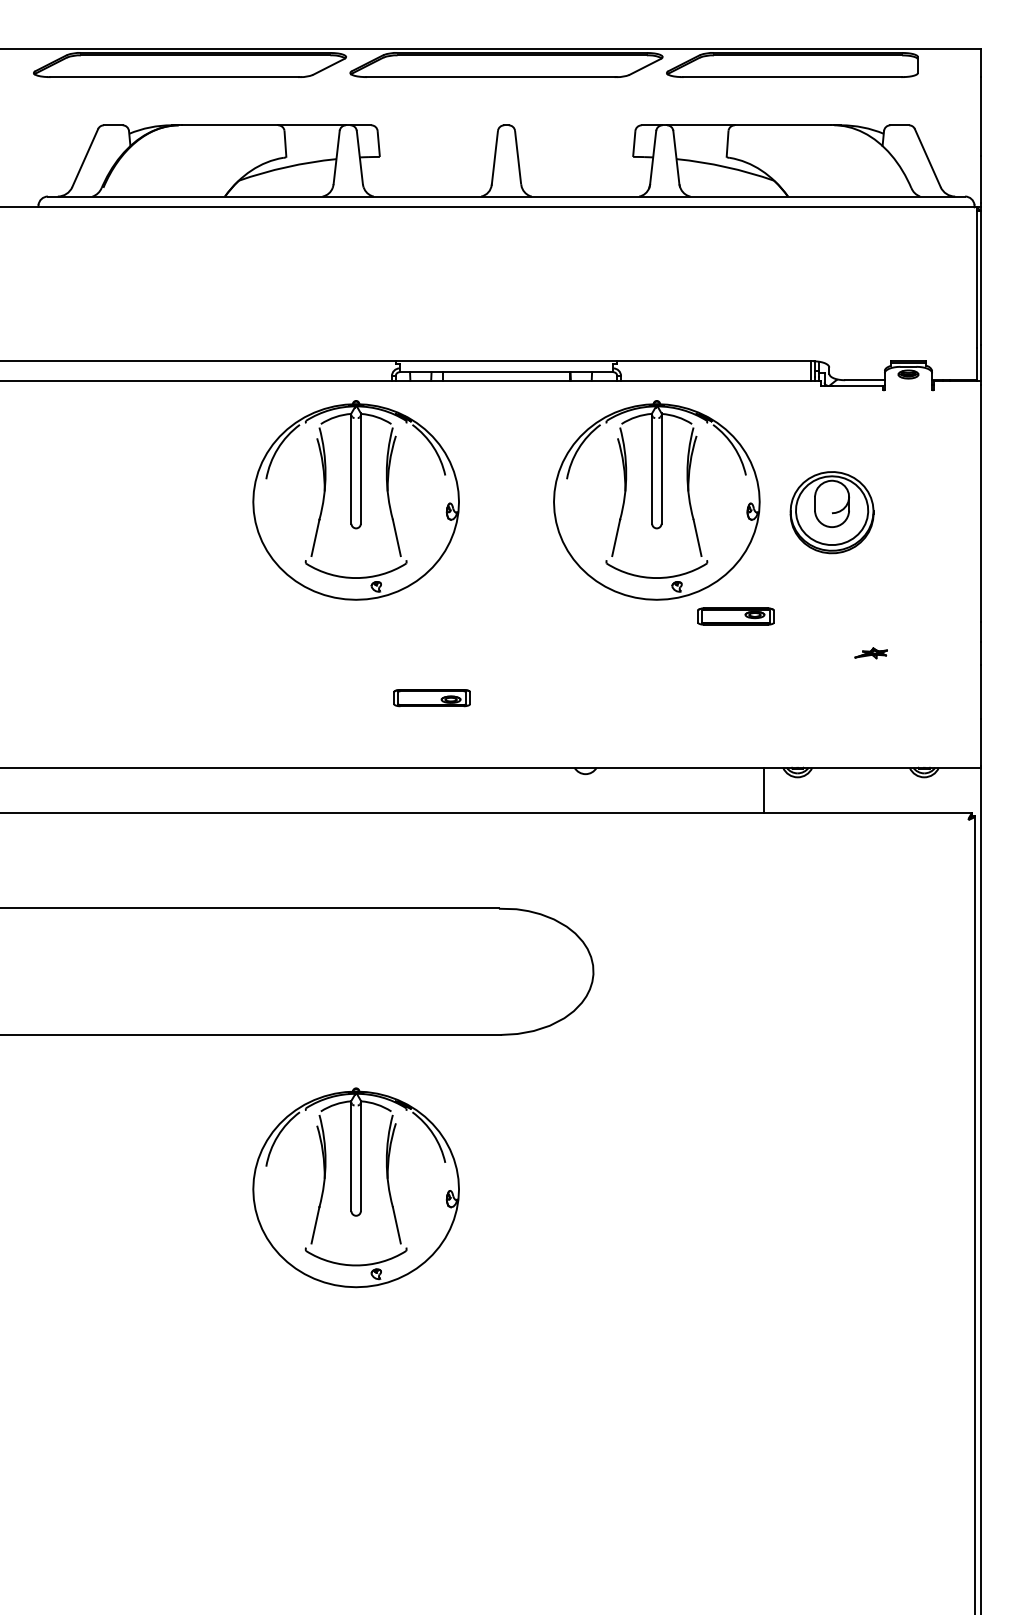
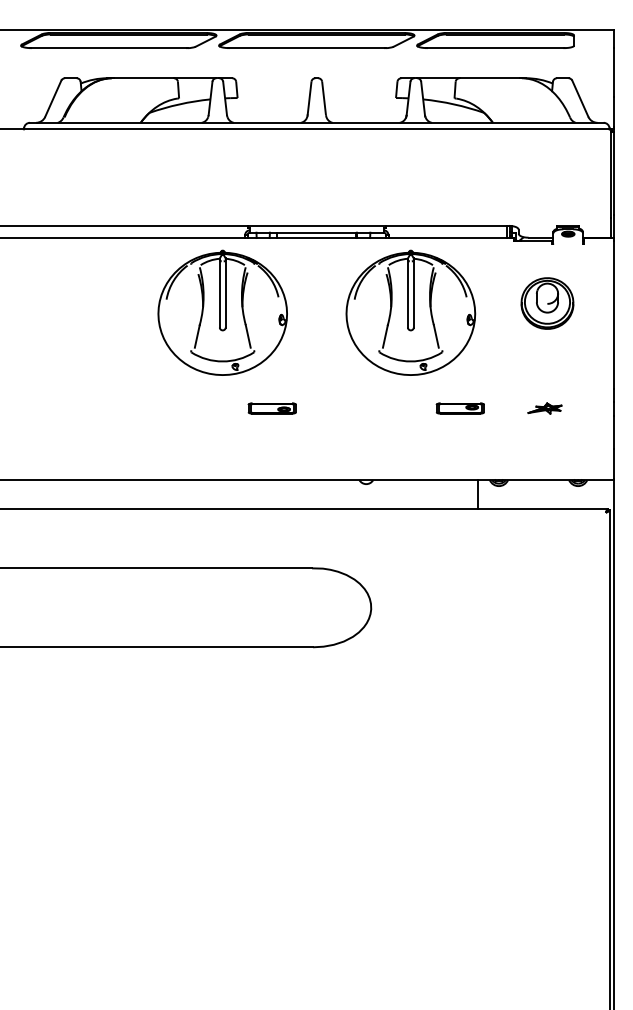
part: (832, 512) -> (547, 303), moved
part: (734, 616) -> (459, 408), moved
part: (870, 653) -> (544, 408), size x1.67
part: (430, 697) -> (271, 408), moved
part: (355, 1187) -> (222, 742), removed

